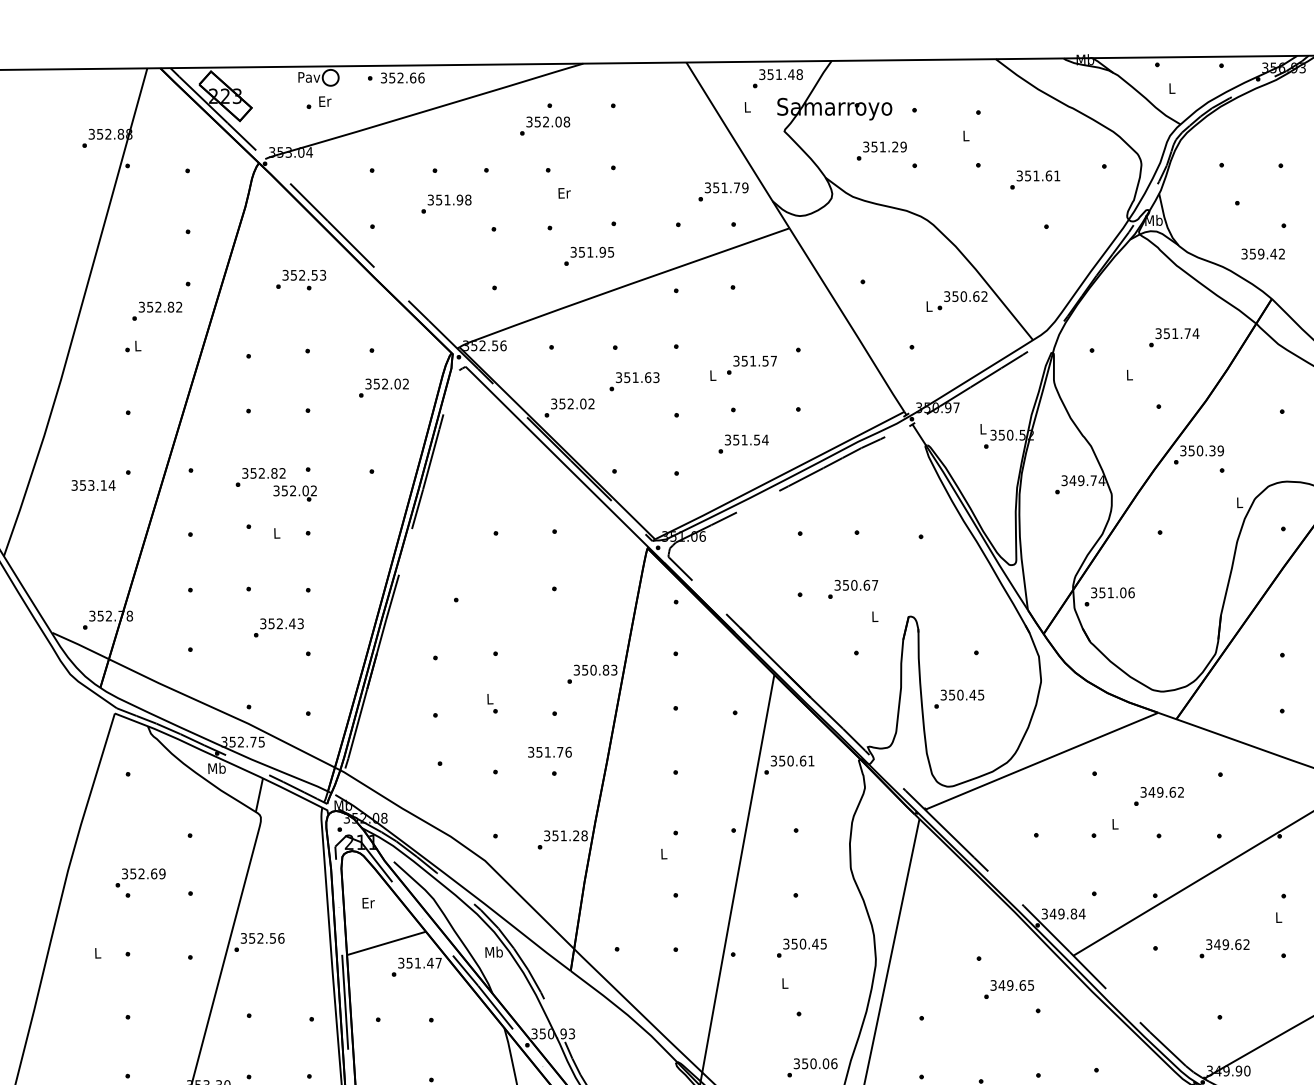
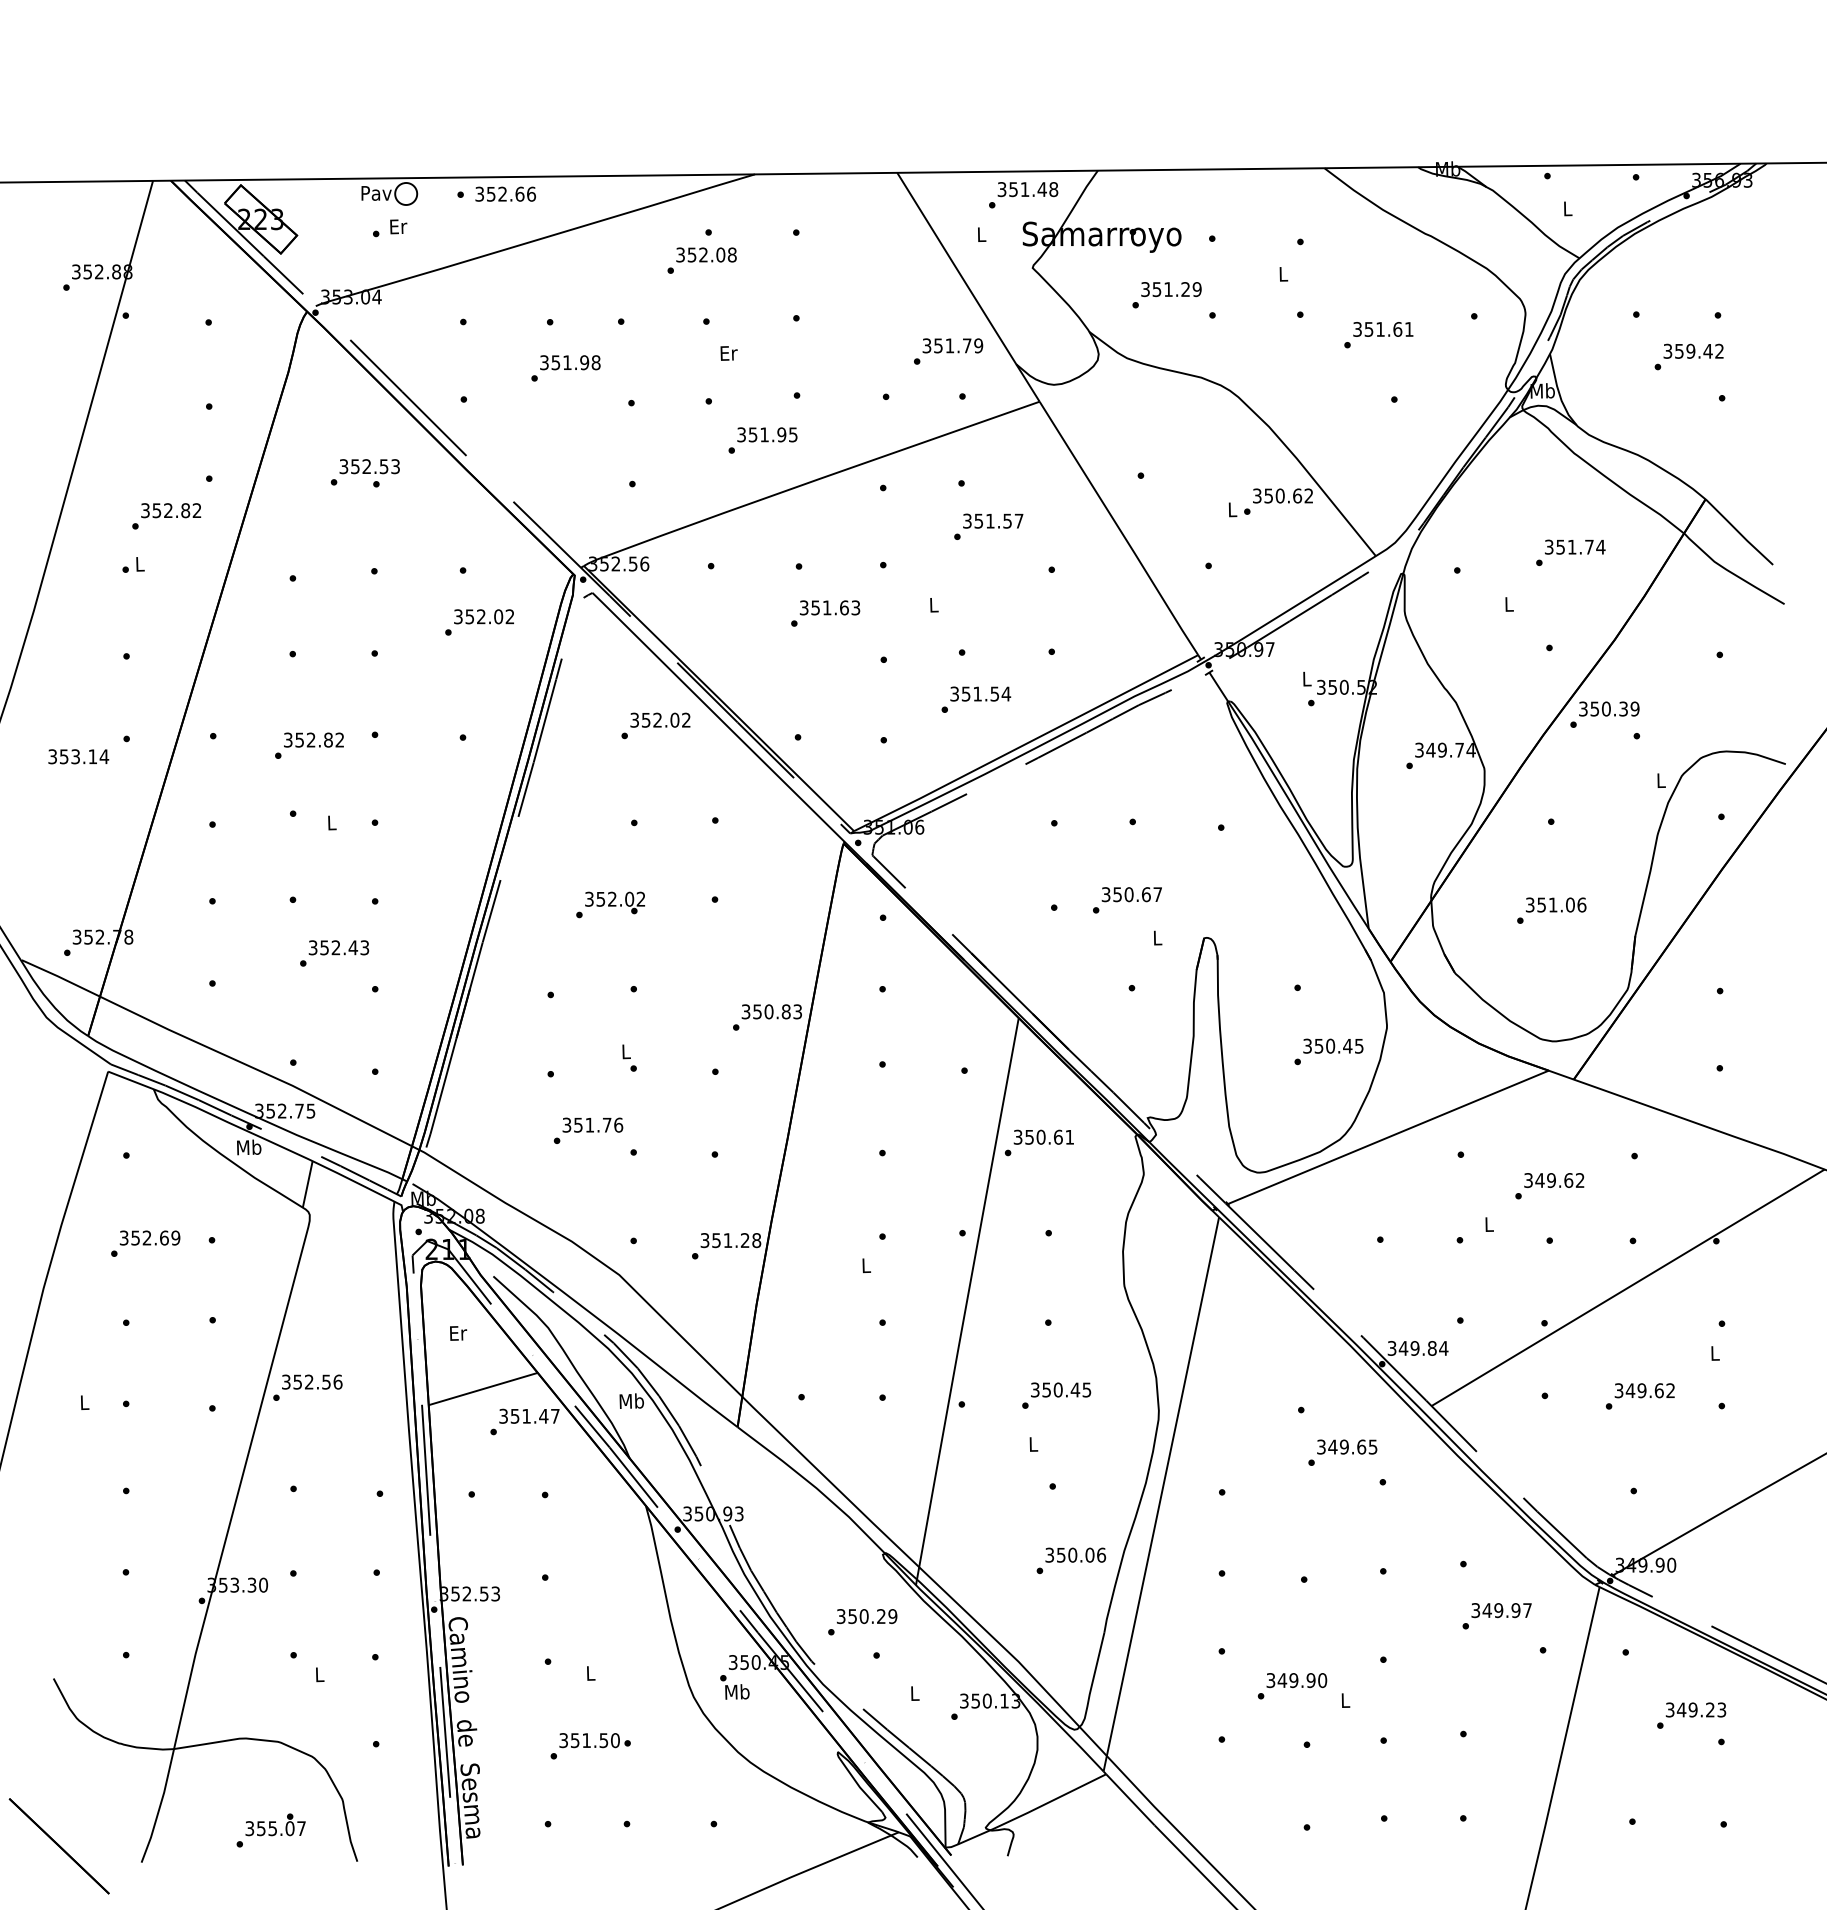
text: (1263, 253) -> (1693, 350), moved
text: (751, 365) -> (988, 526), moved
text: (569, 407) -> (655, 725), moved
text: (294, 493) -> (614, 902), moved
text: (1109, 596) -> (1551, 910), moved
text: (958, 698) -> (1328, 1051), moved
text: (549, 751) -> (592, 1124), moved
text: (140, 877) -> (145, 1243), moved

